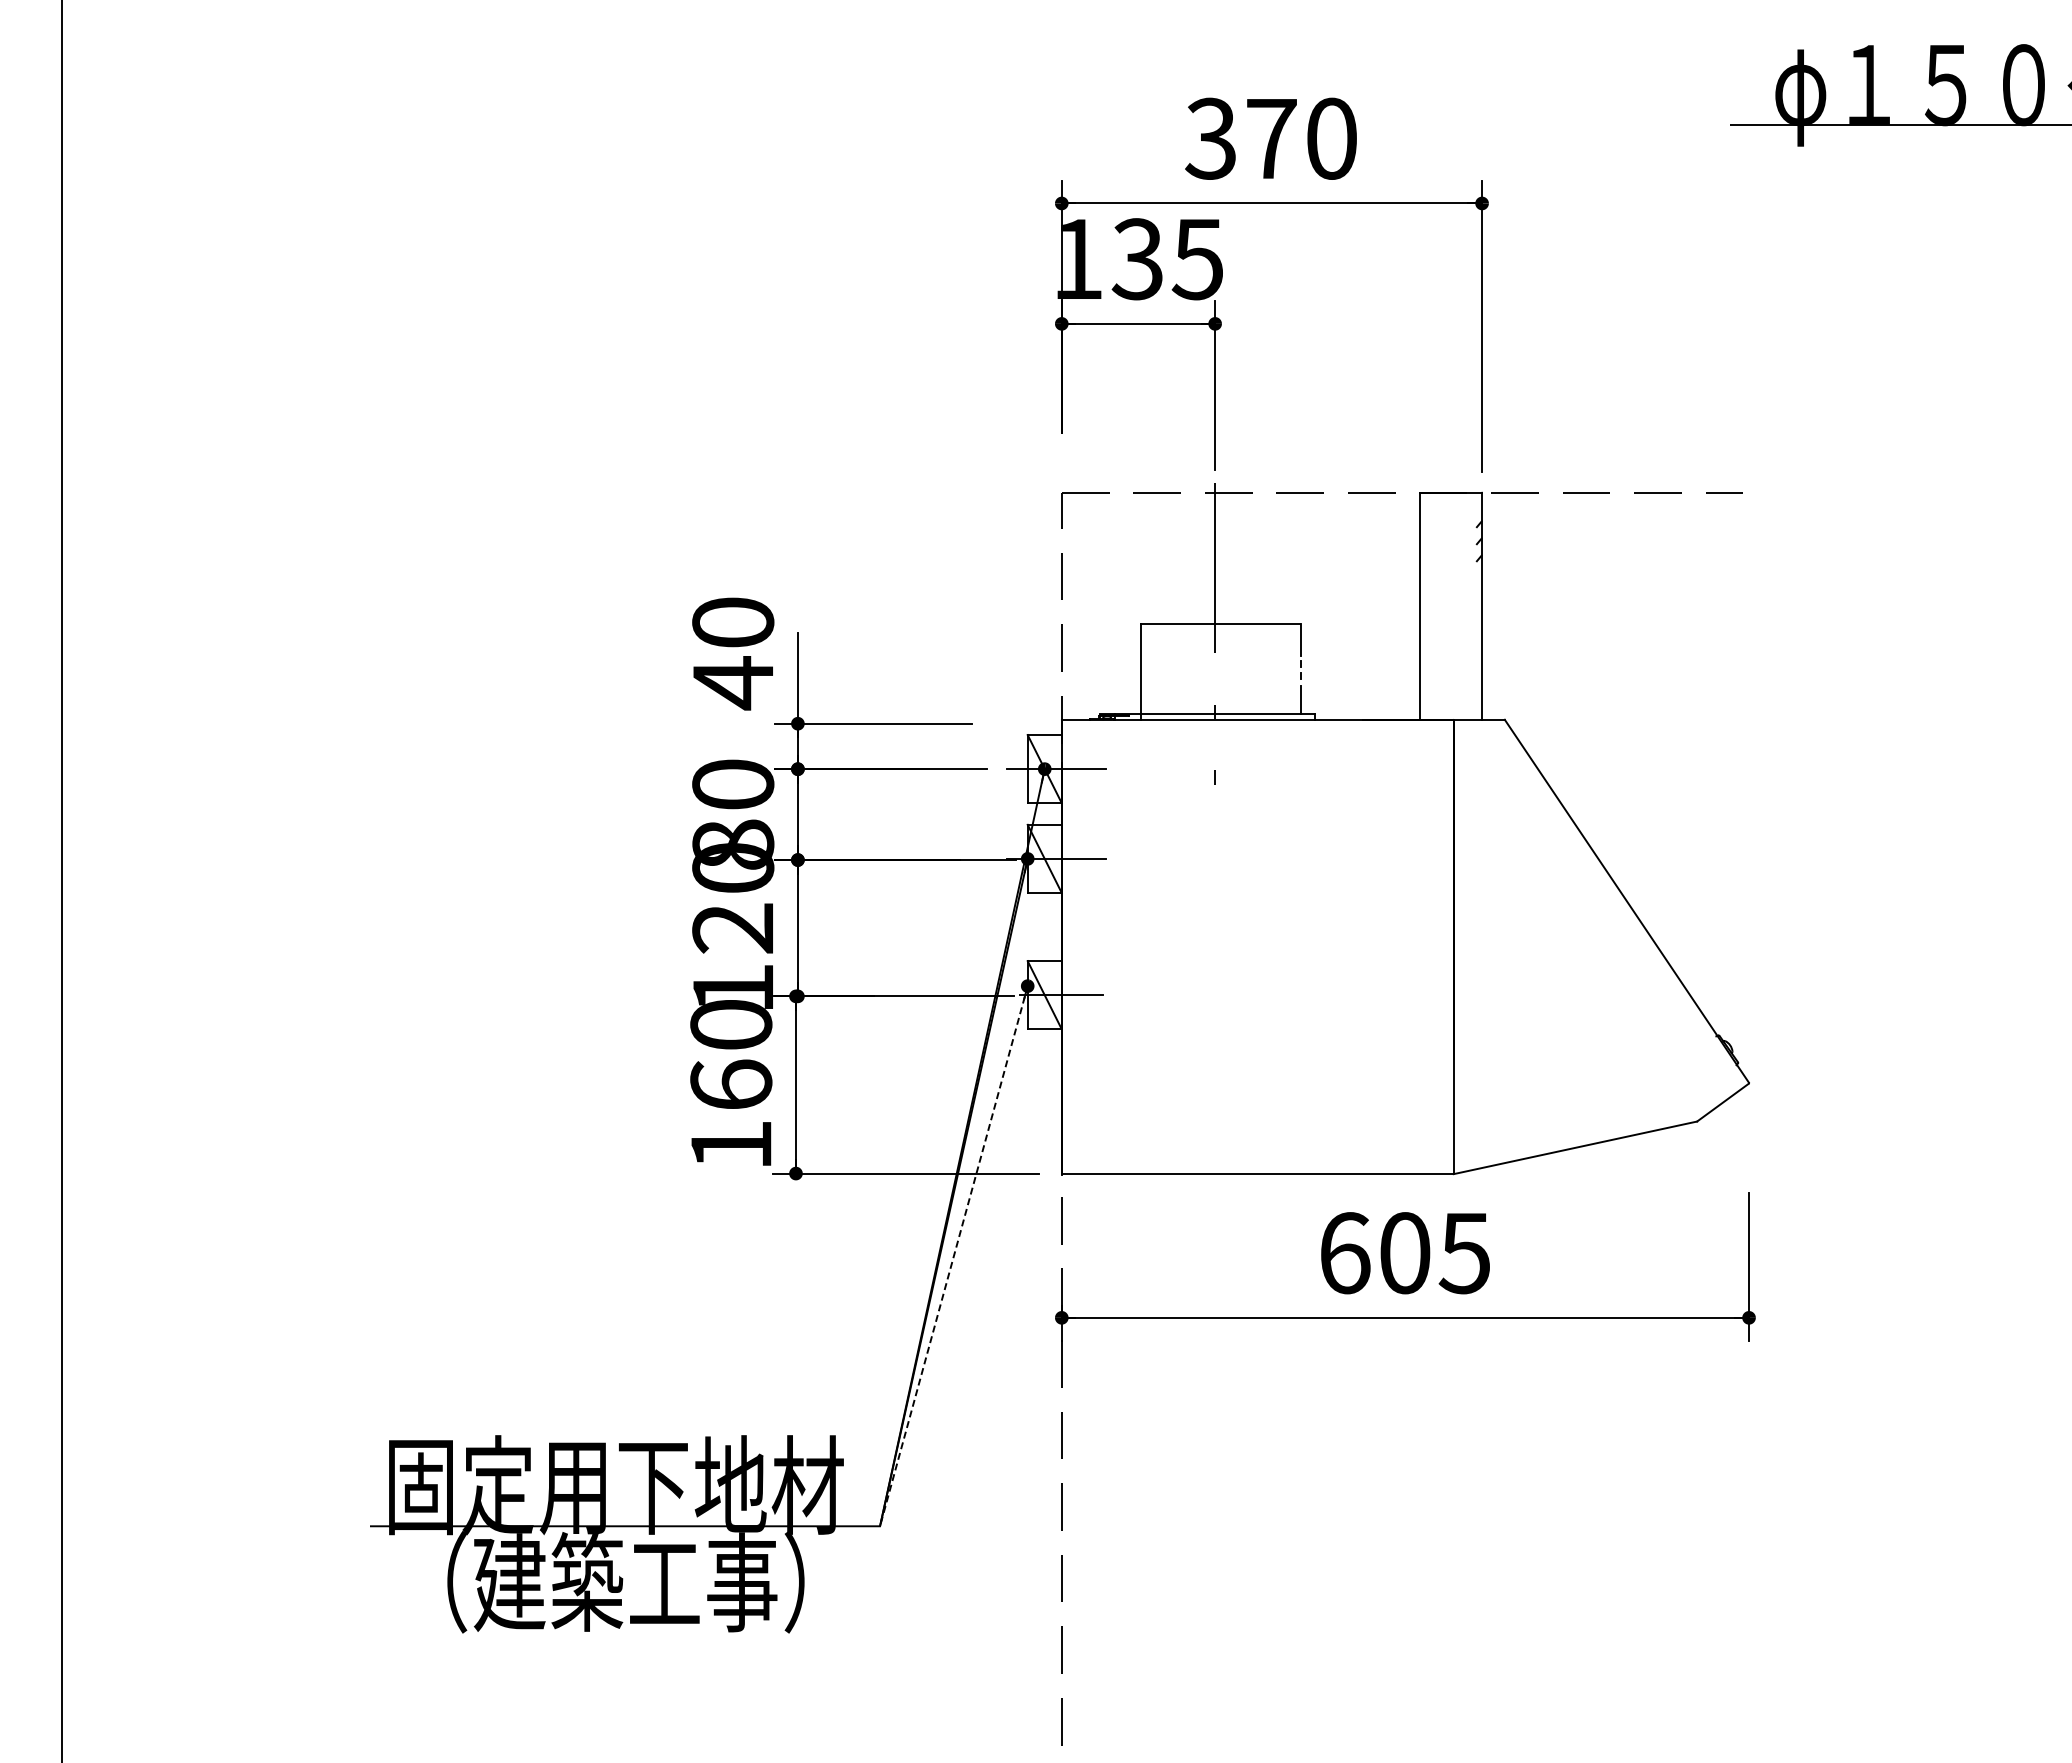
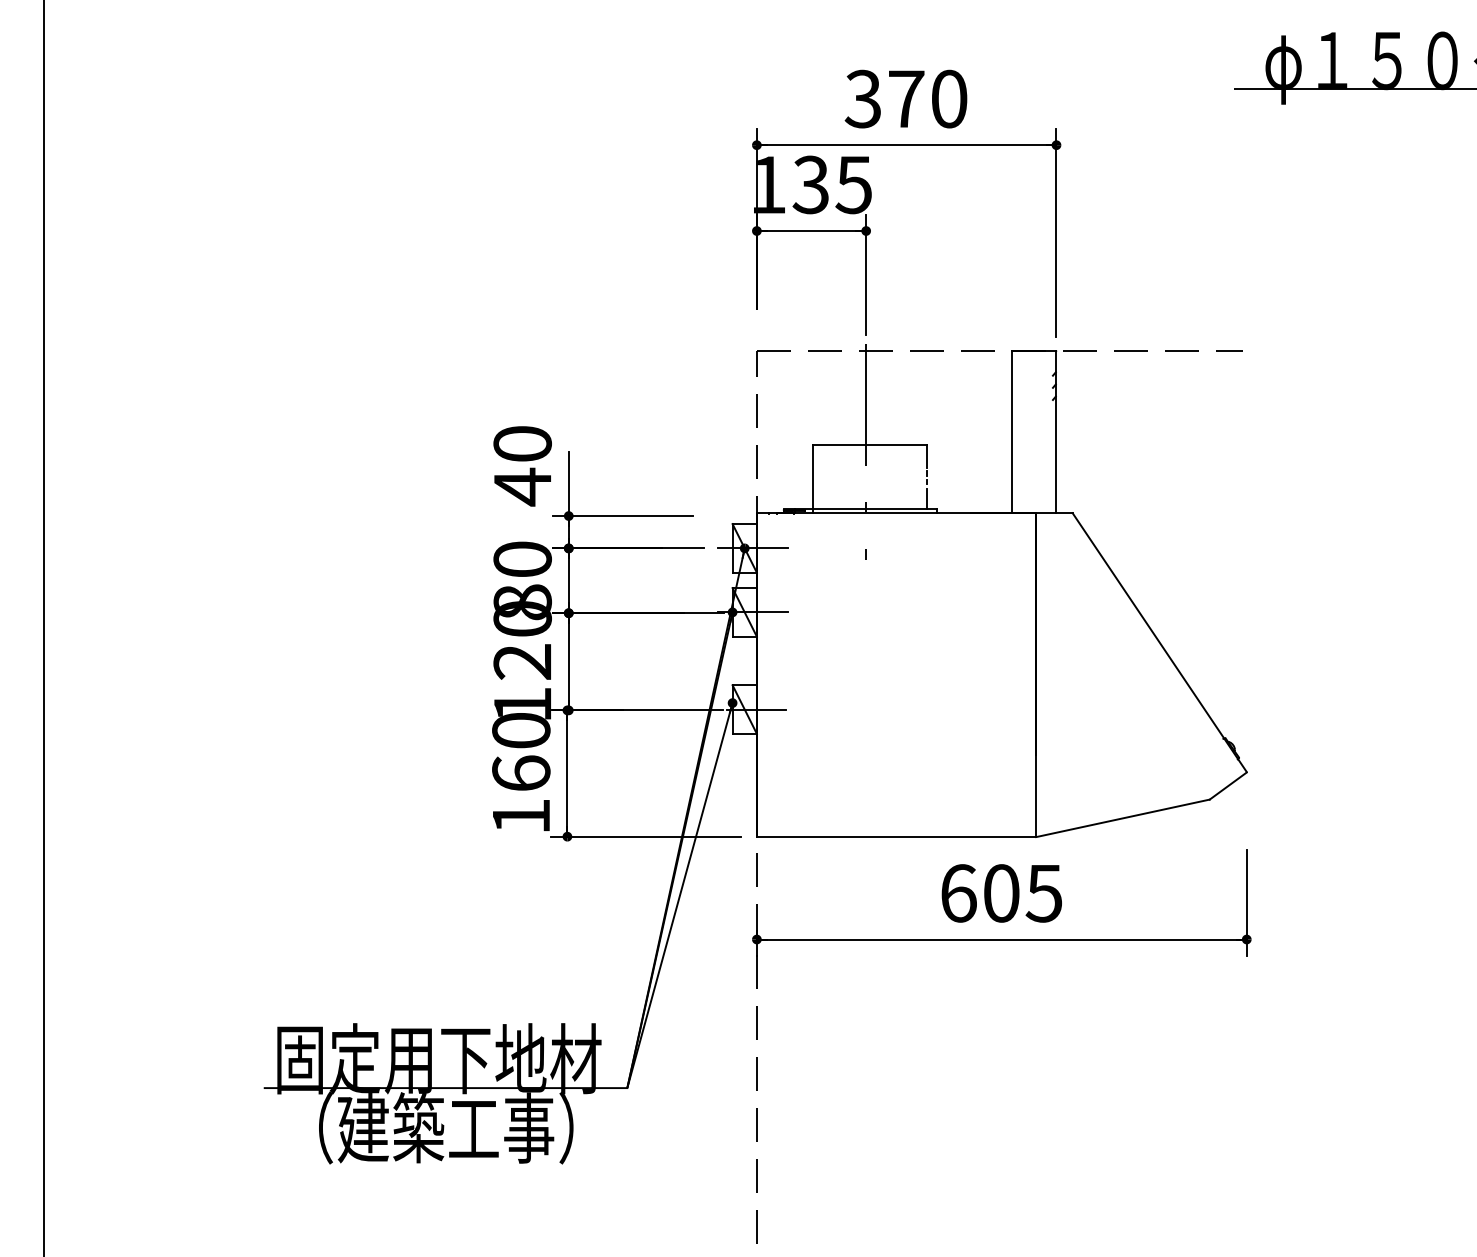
line: (953, 1256) -> (679, 895), dashed -> solid

